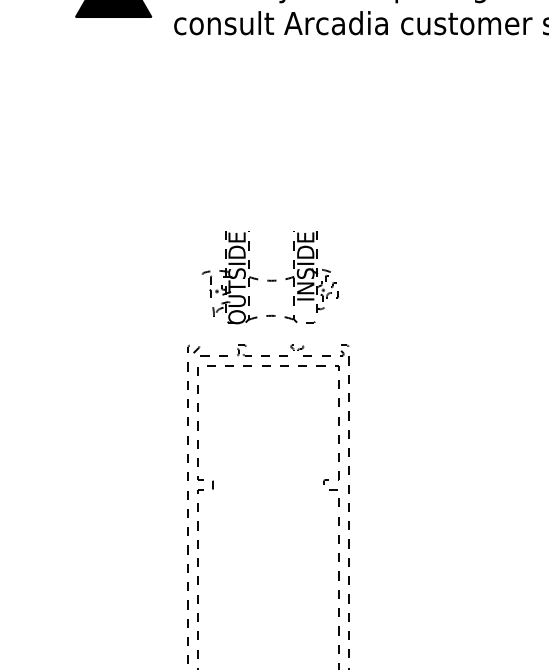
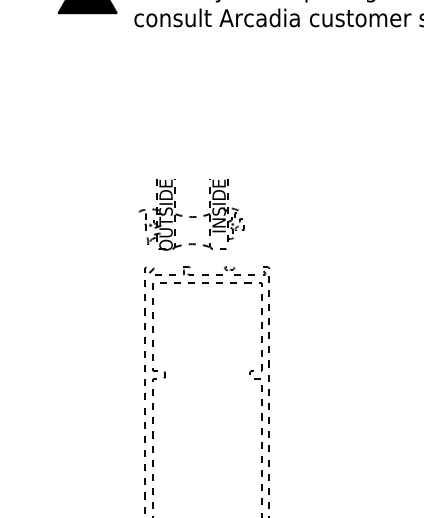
part: (270, 277) -> (191, 214), moved

